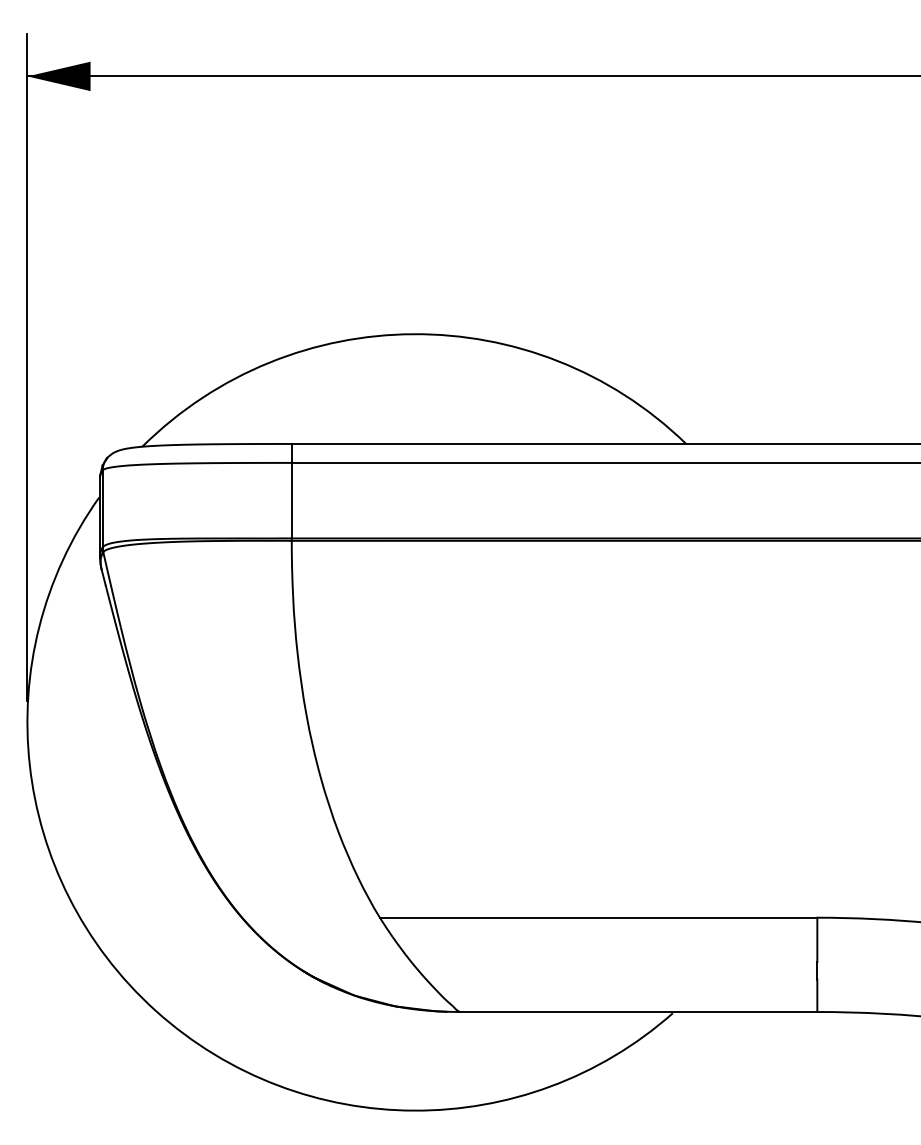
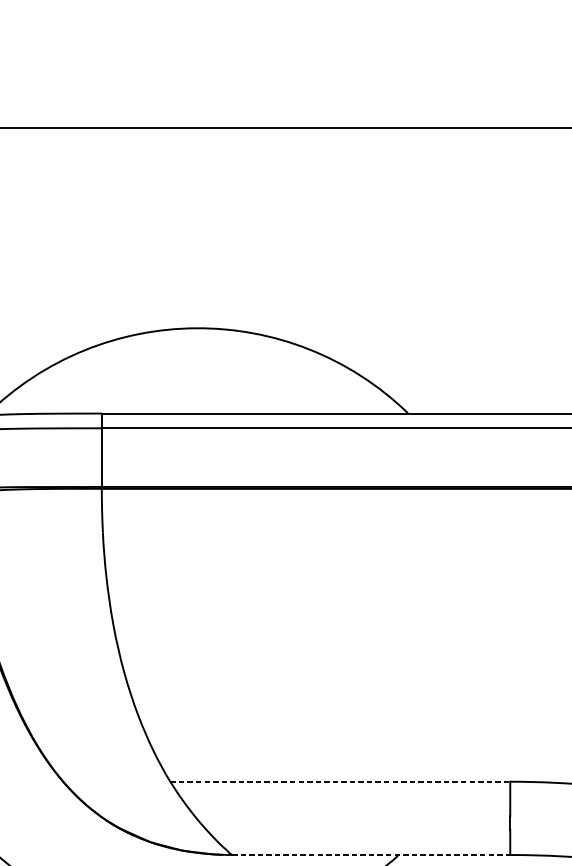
line: (598, 917) -> (340, 781), solid -> dashed
line: (638, 1012) -> (371, 855), solid -> dashed

